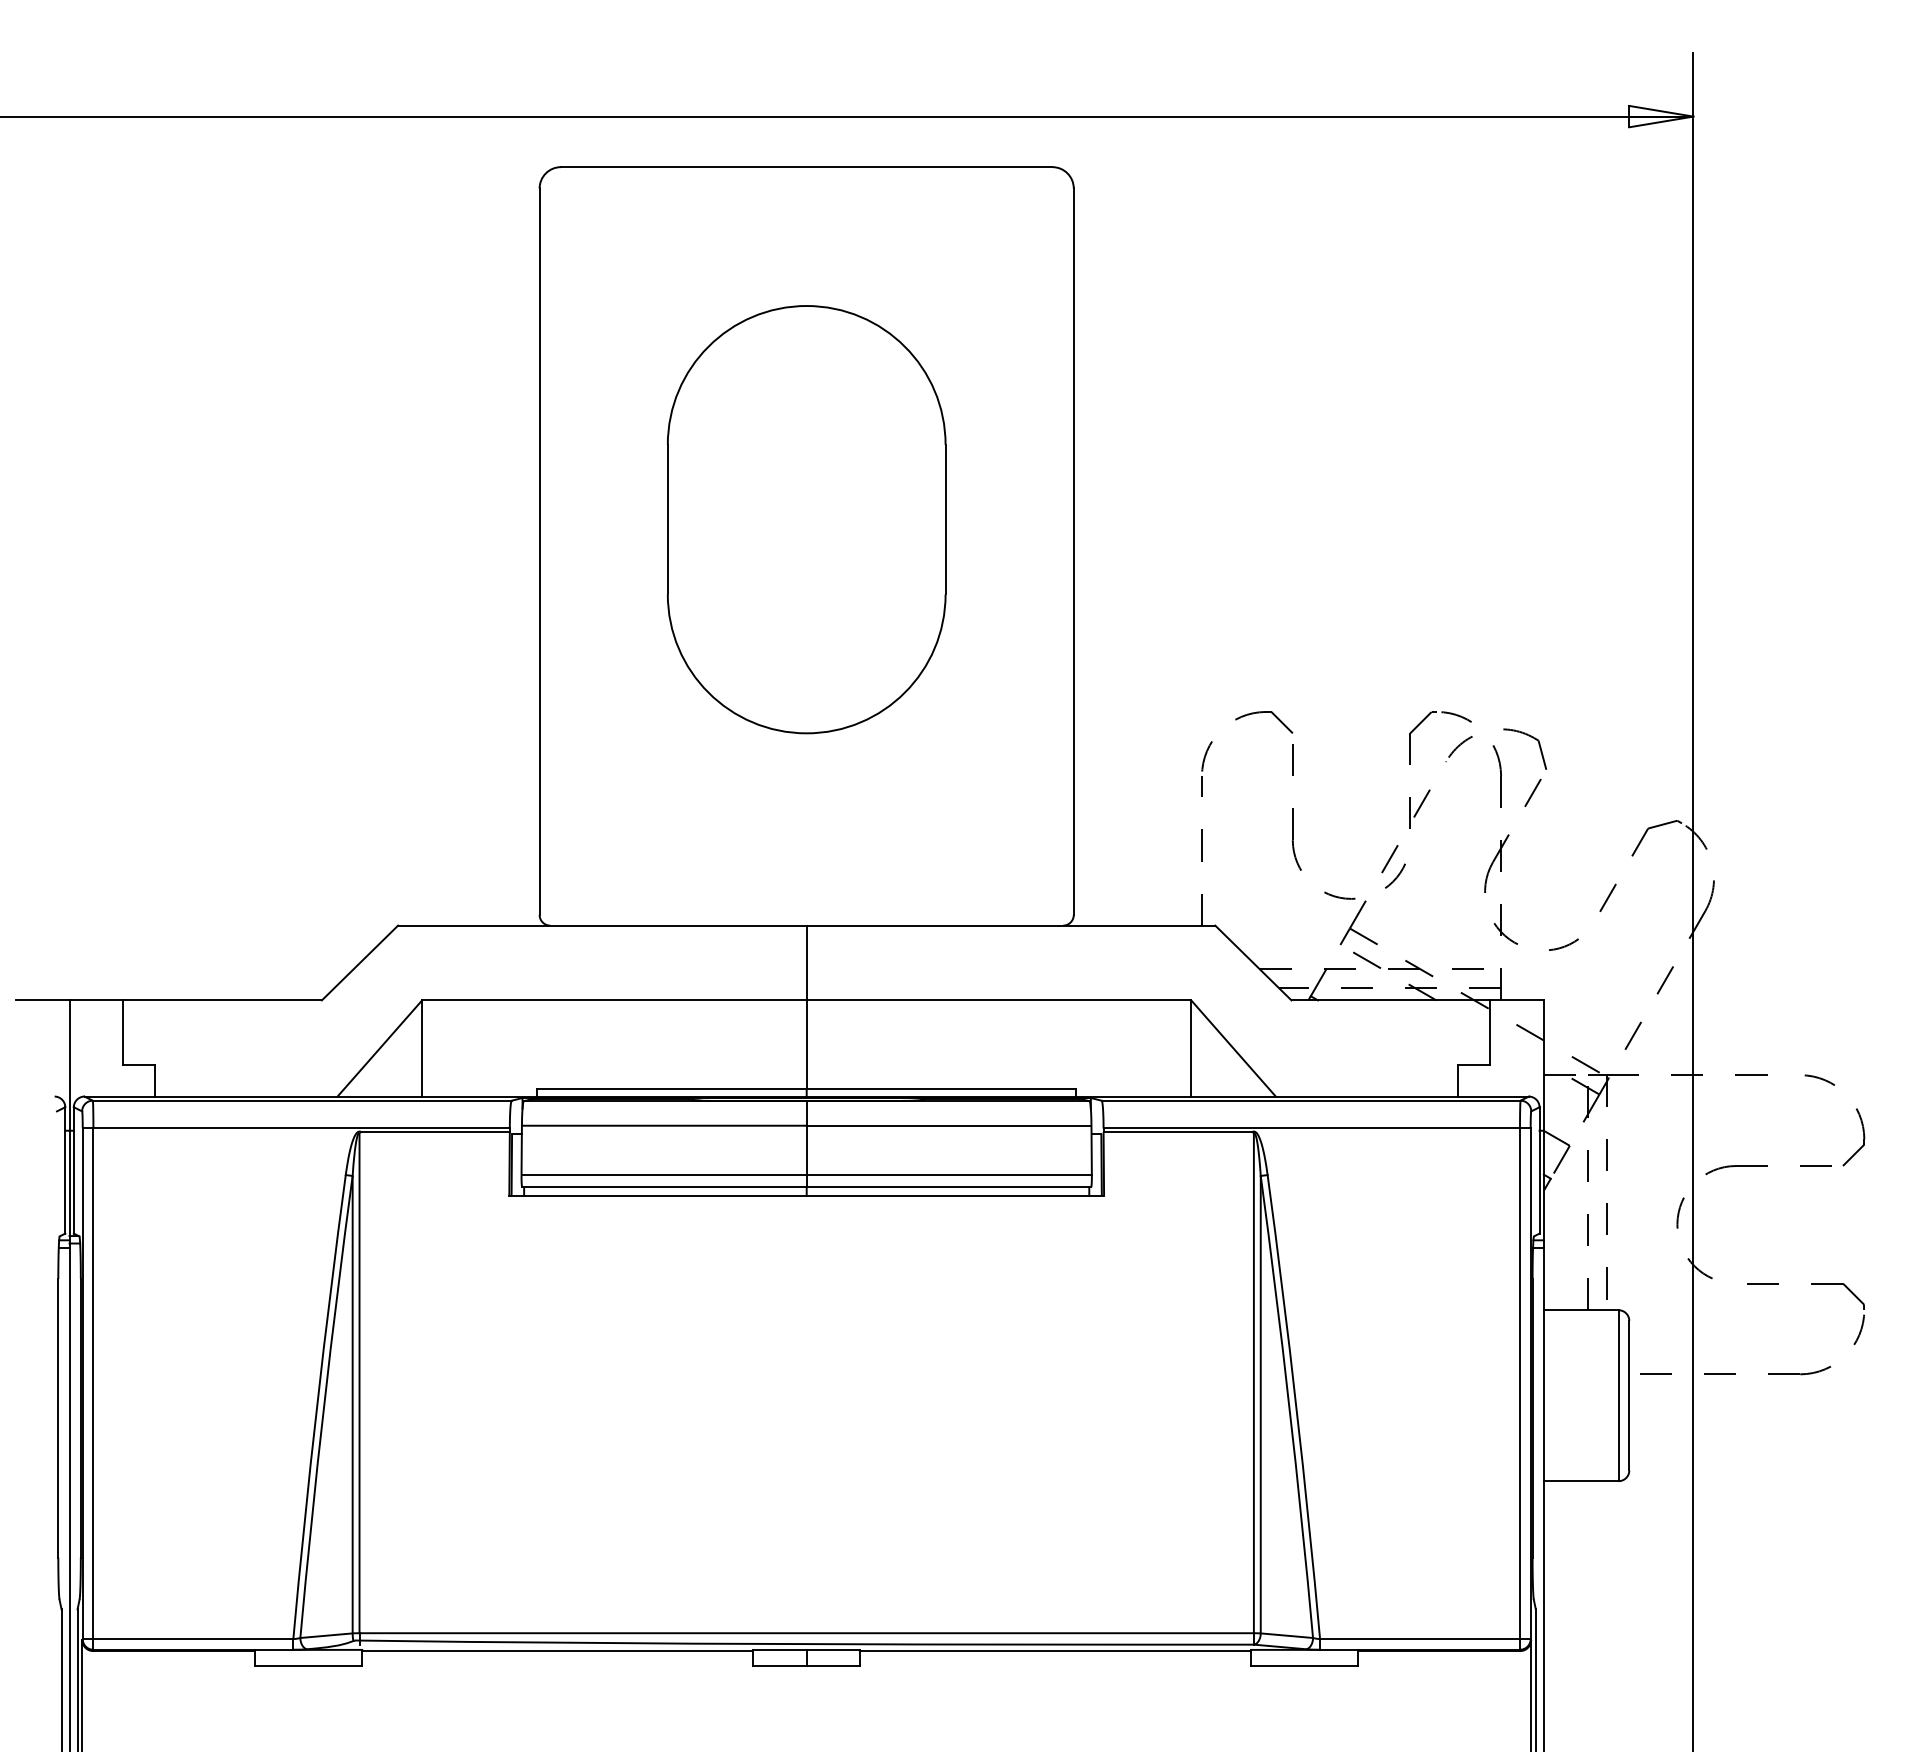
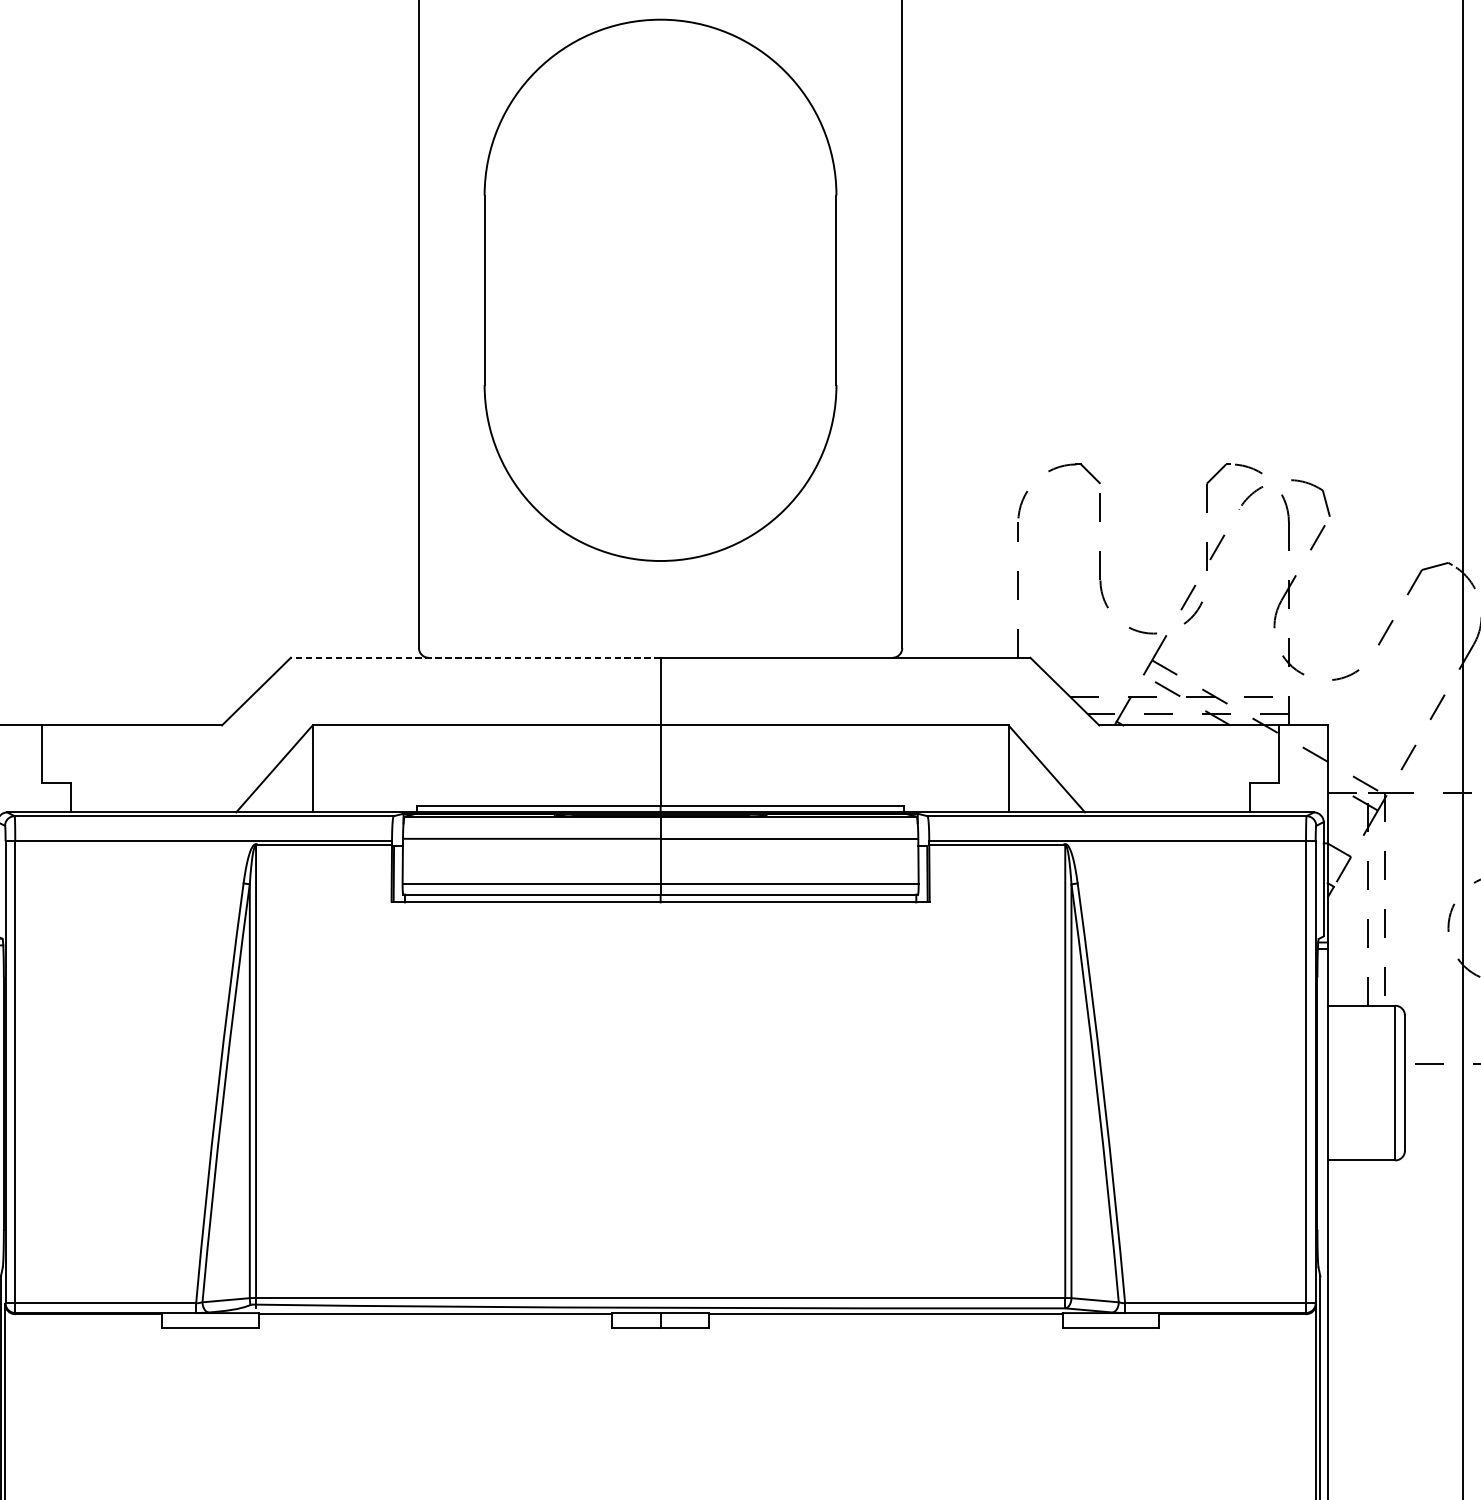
part: (806, 519) -> (660, 290), size x1.4
line: (601, 925) -> (474, 657), solid -> dashed

